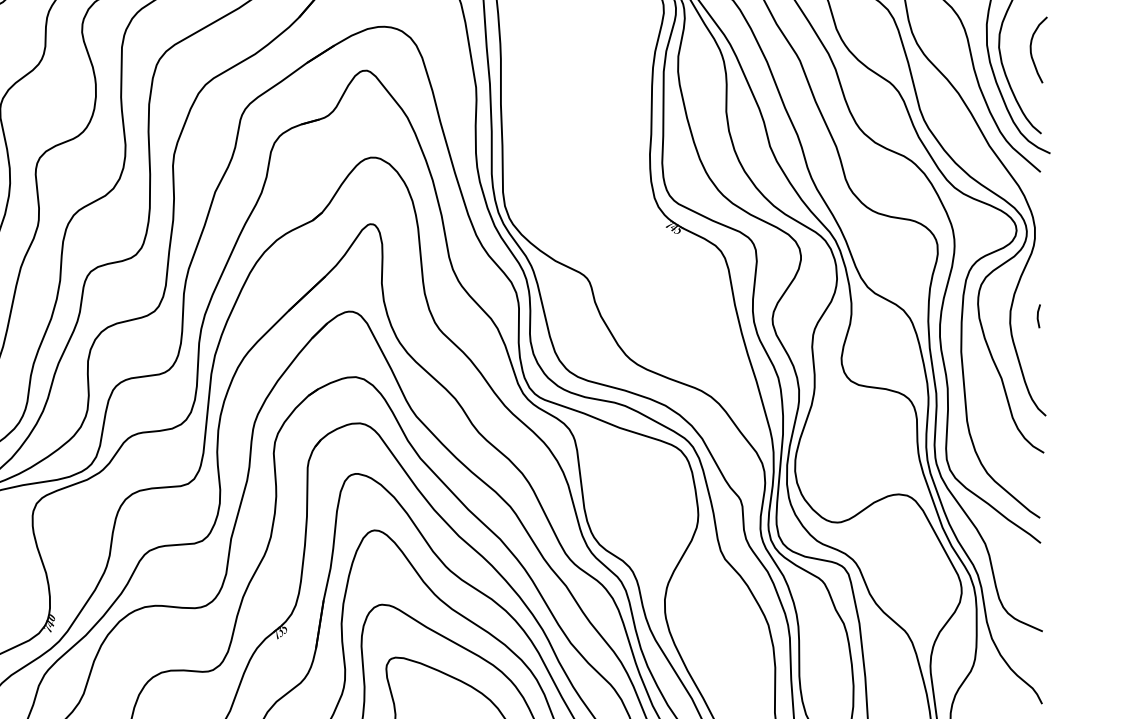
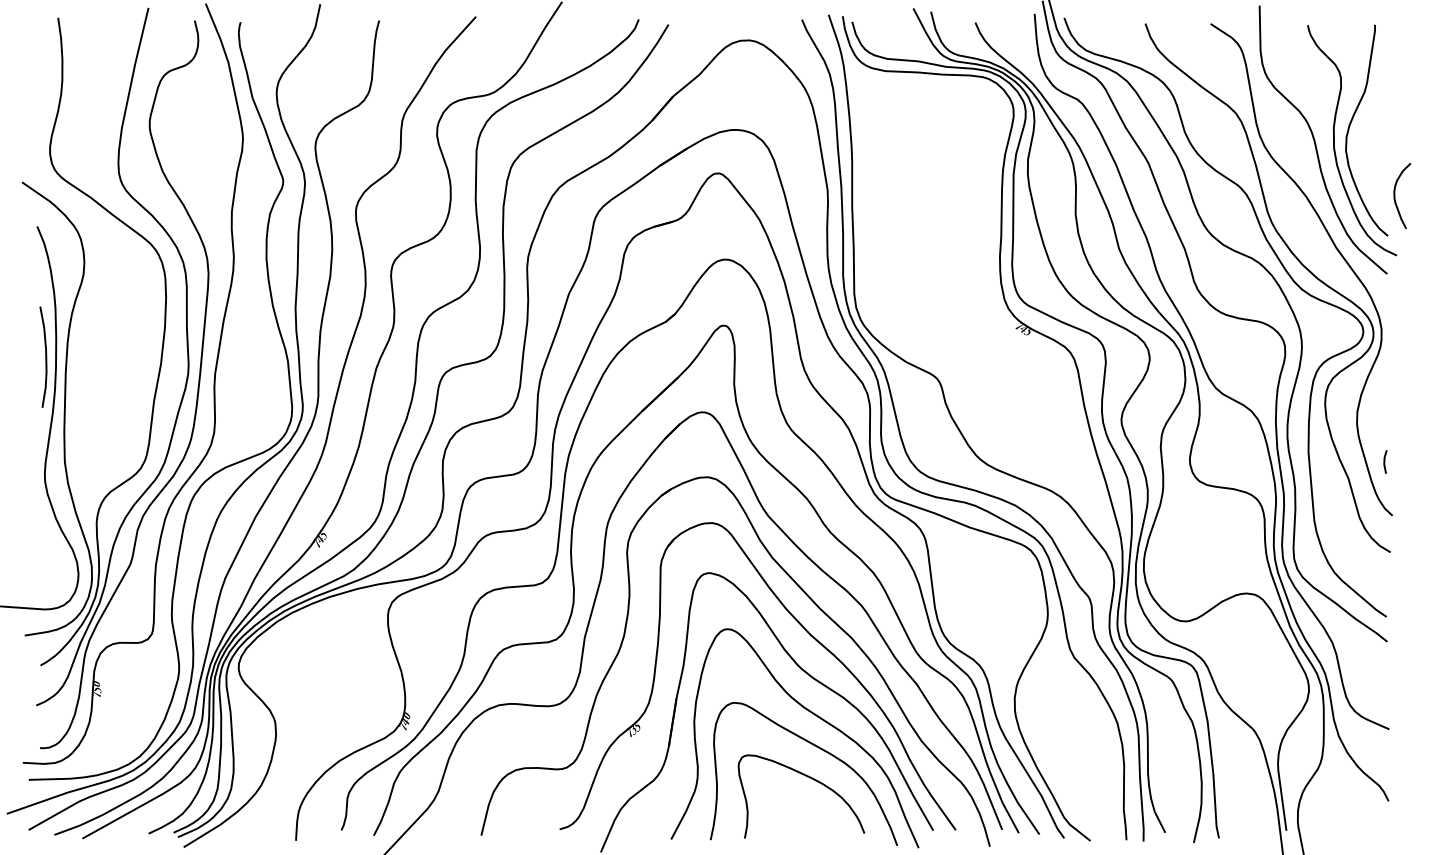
curve: (1031, 50) -> (1395, 196), moved
line: (1038, 315) -> (1385, 461), moved

